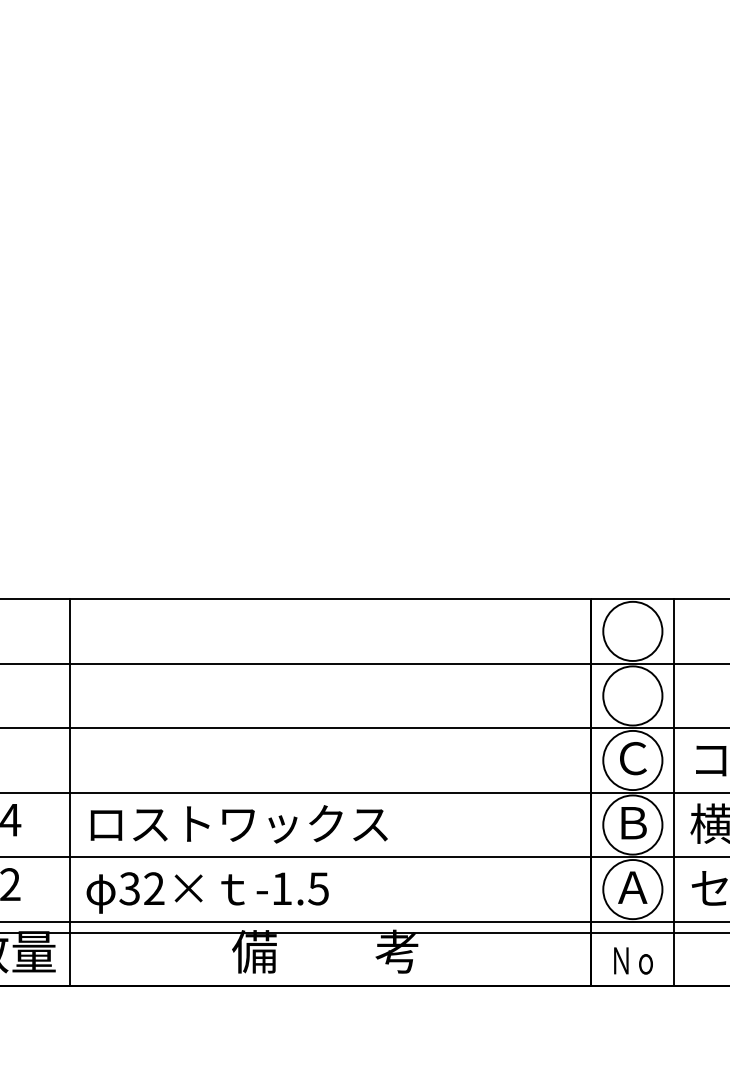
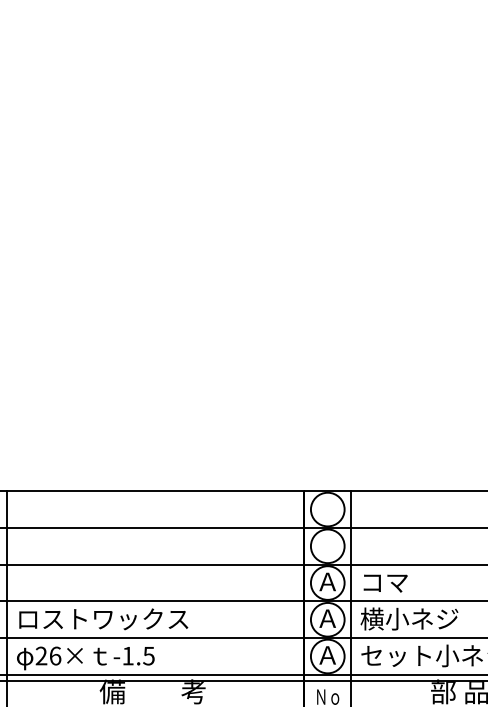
text: (632, 757) -> (327, 581), Ｃ -> Ａ
text: (632, 822) -> (327, 618), Ｂ -> Ａ
text: (142, 887) -> (48, 655), 32× -> 26×

